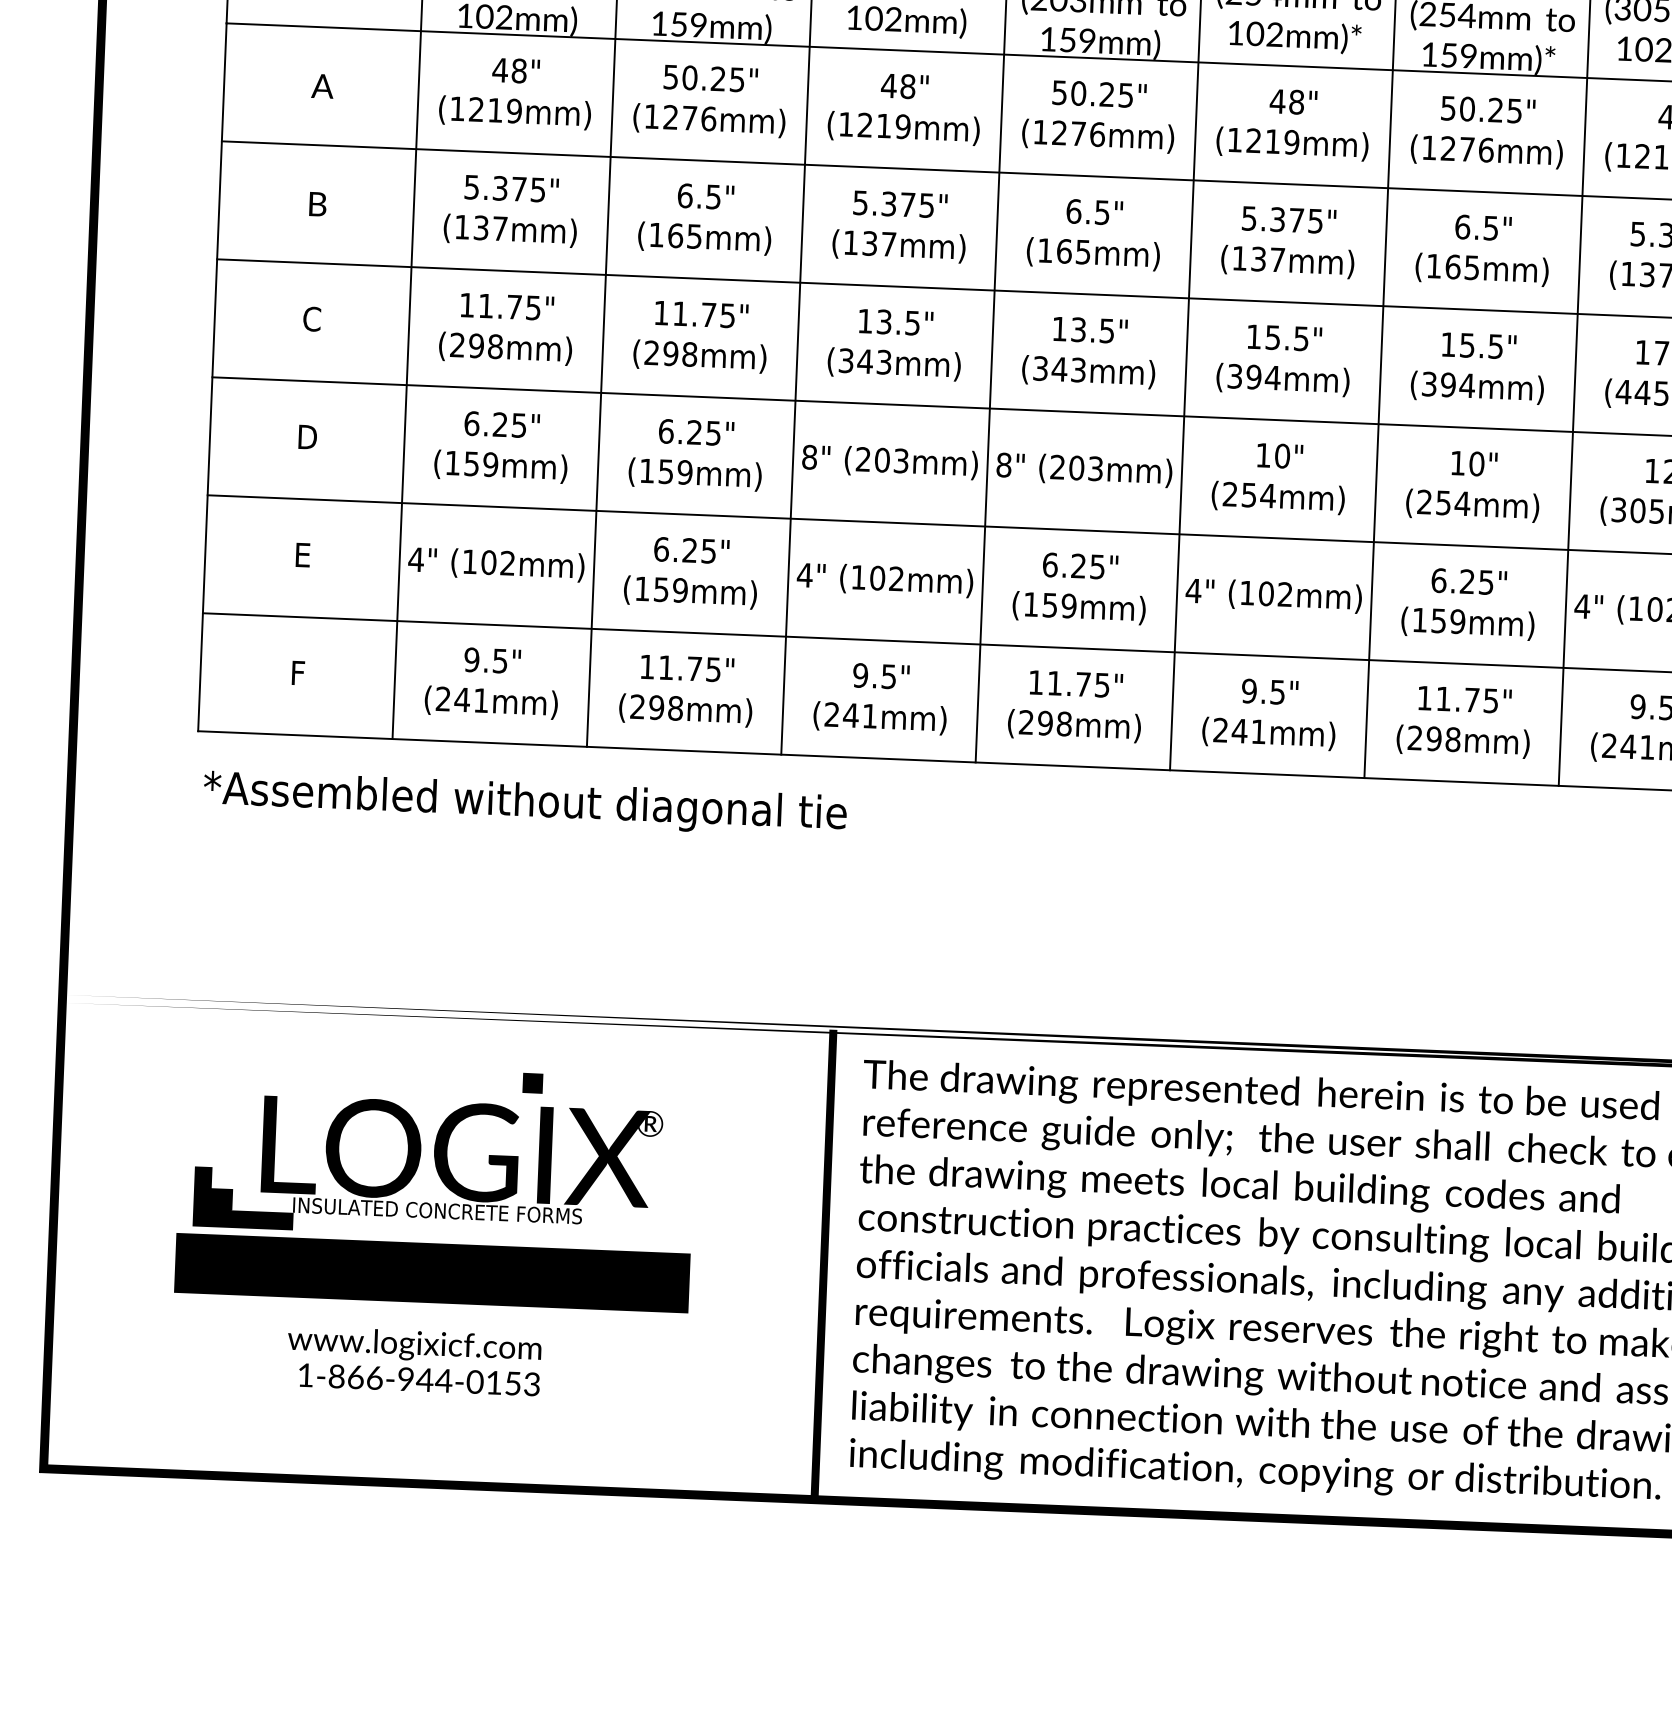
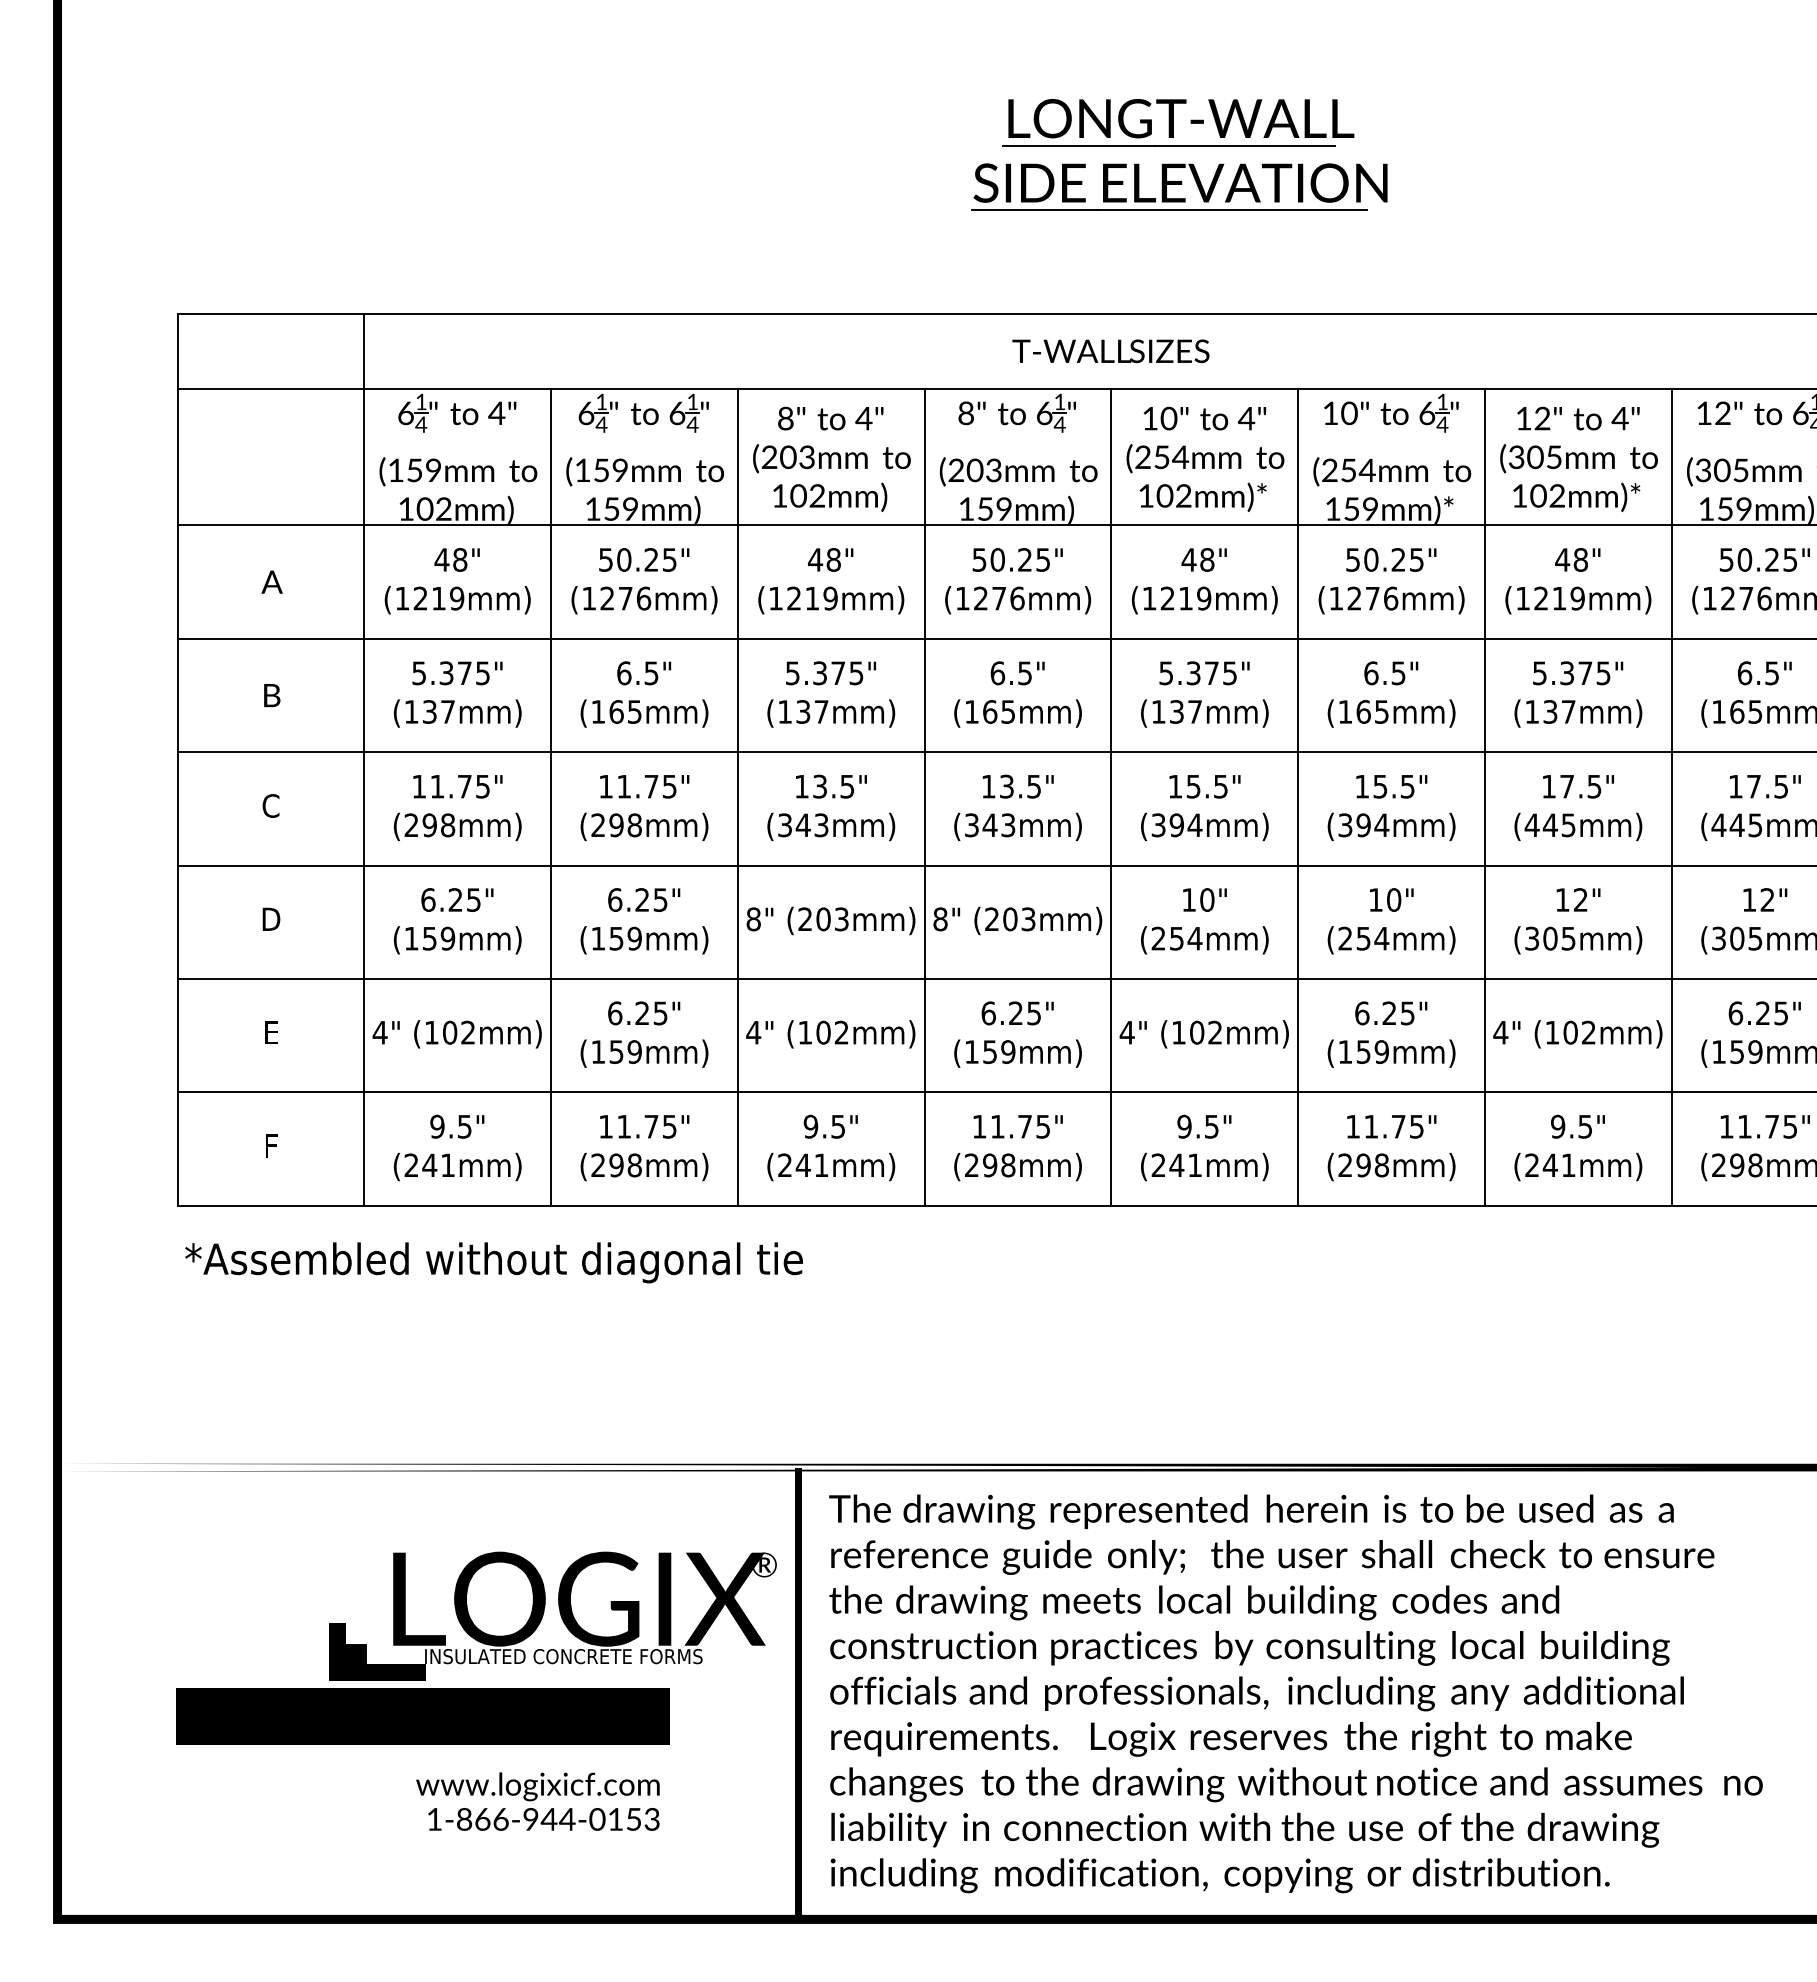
fill: (533, 1083) -> (512, 1530), removed
part: (434, 1164) -> (559, 1612), moved
text: (413, 1360) -> (537, 1801), moved

